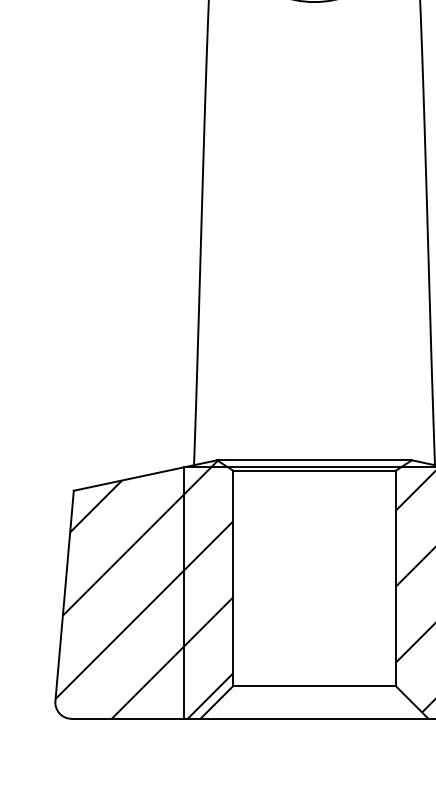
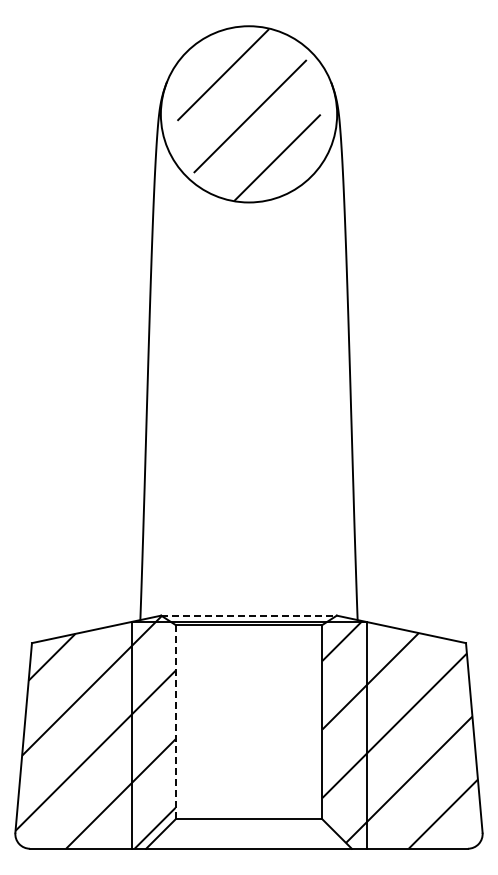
line: (315, 460) -> (249, 615), solid -> dashed
line: (232, 577) -> (175, 721), solid -> dashed

